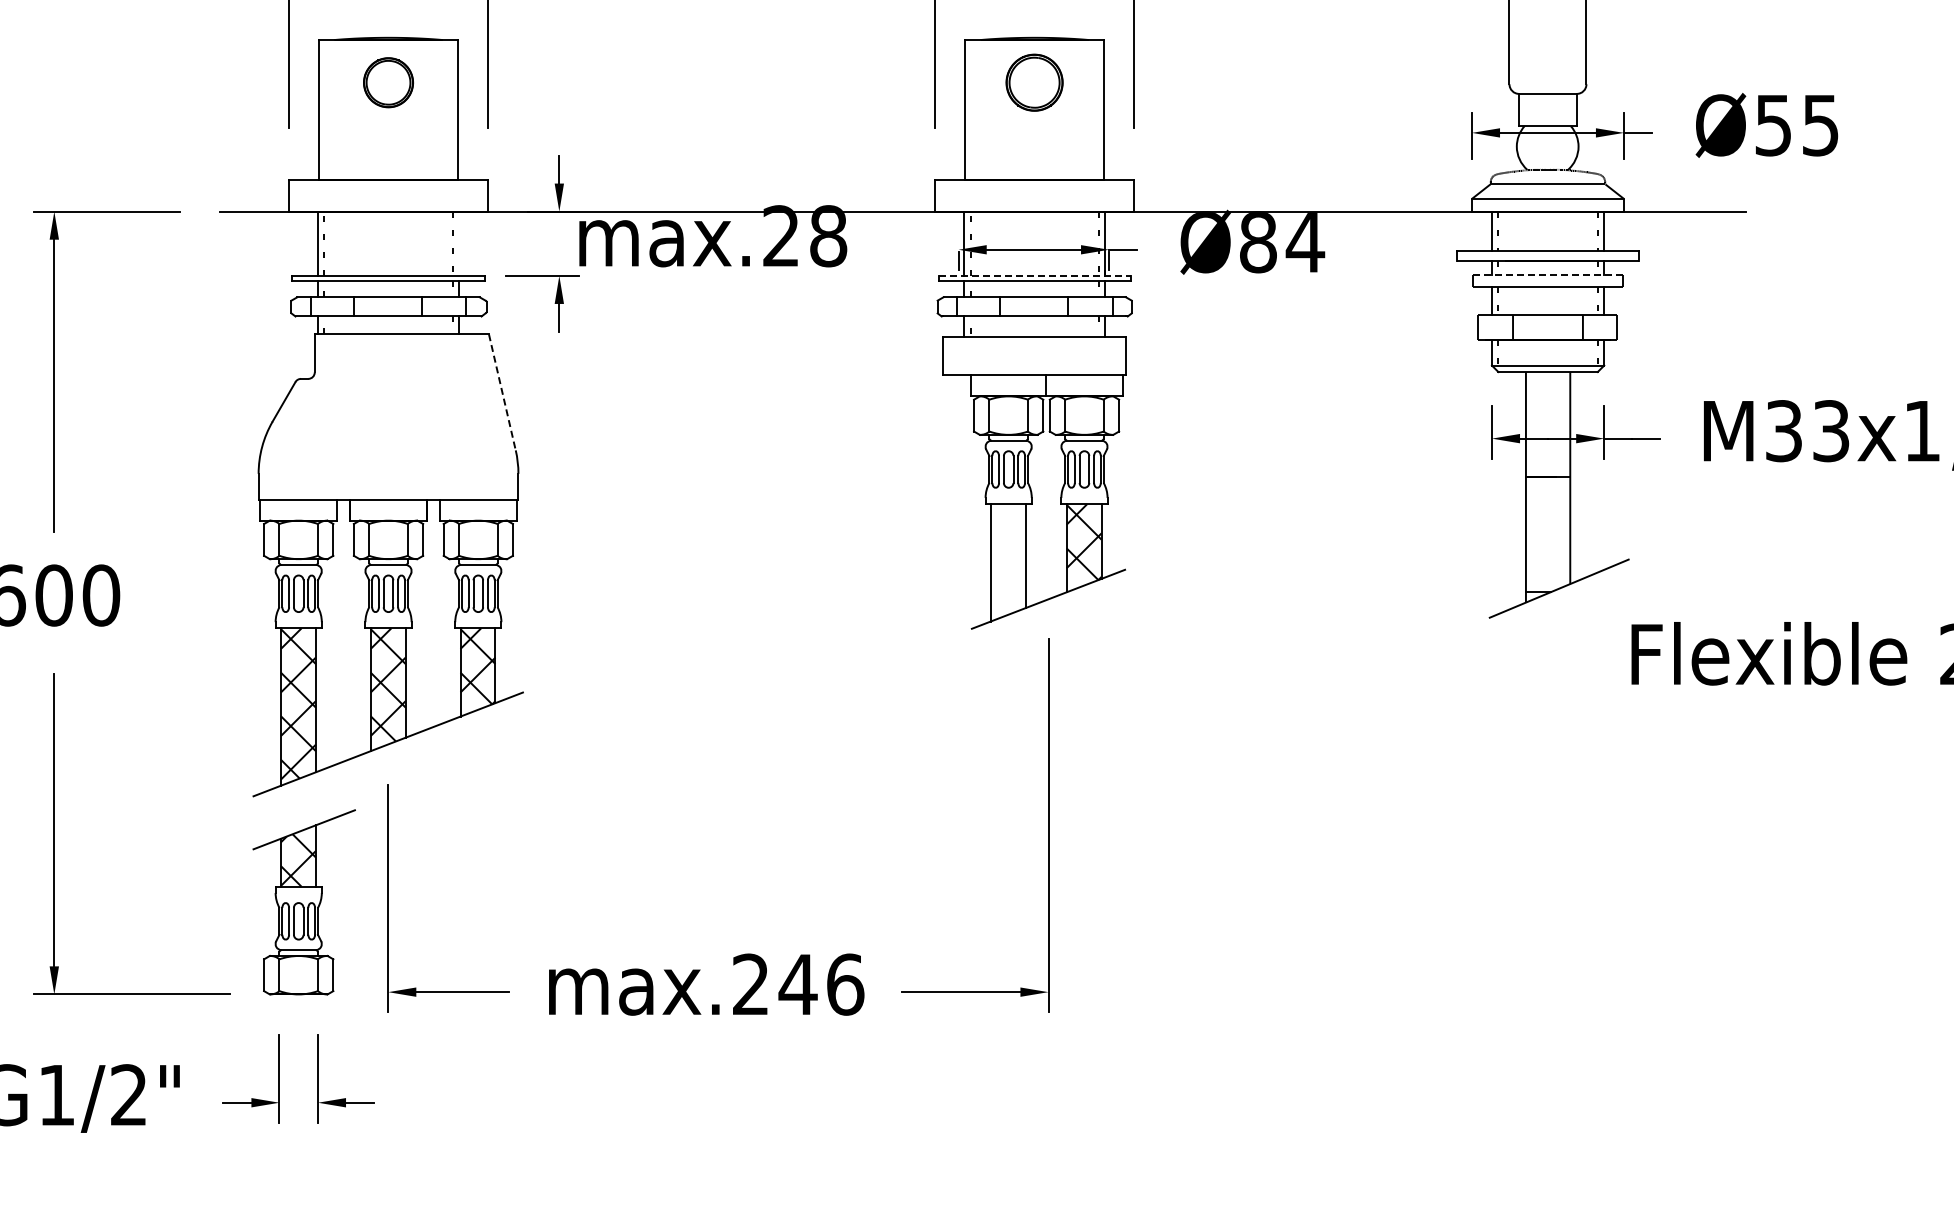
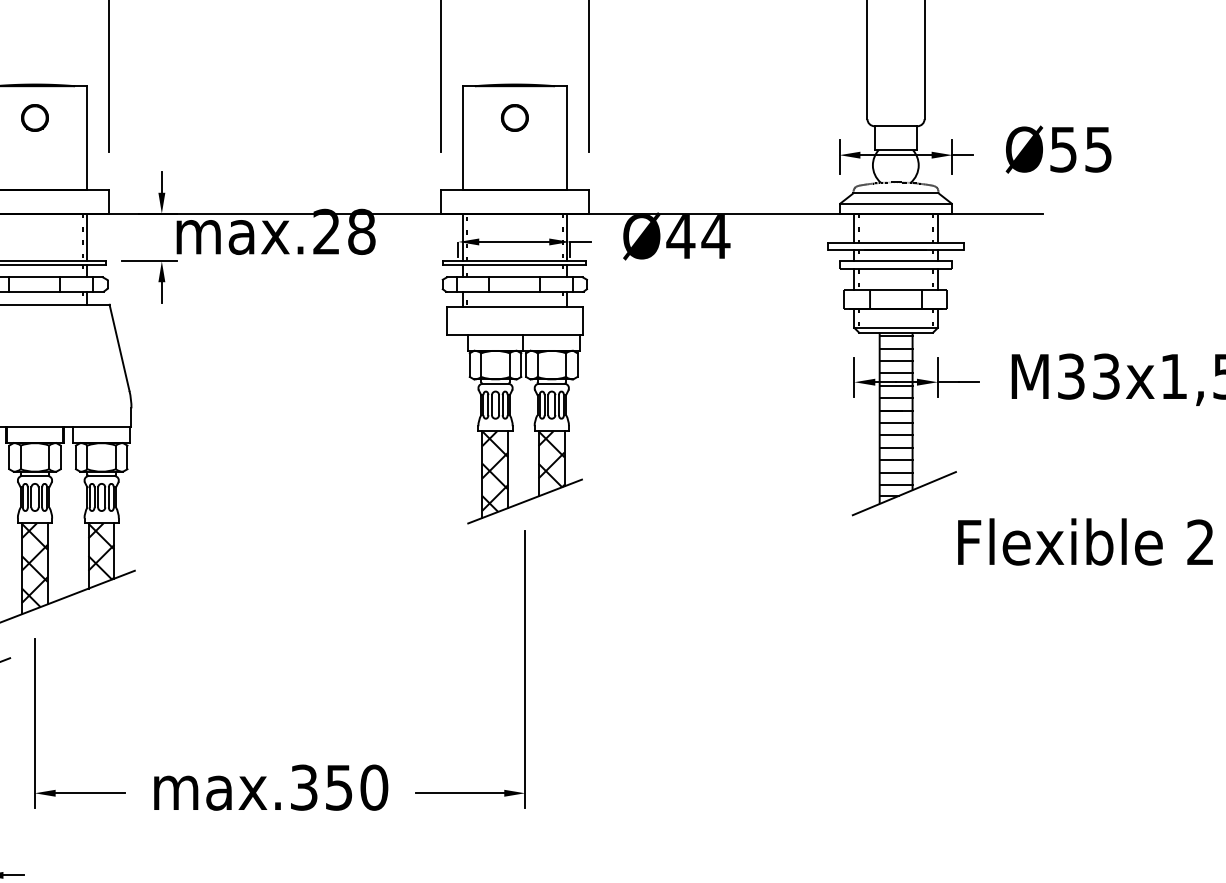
part: (388, 82) -> (34, 117), size x0.71
part: (1034, 82) -> (514, 117), size x0.62
line: (459, 243) -> (87, 237), added
text: (1257, 243) -> (680, 237), Ø84 -> Ø44
line: (1035, 275) -> (515, 261), dashed -> solid
line: (1548, 275) -> (896, 261), dashed -> solid
line: (1547, 376) -> (895, 336), added
line: (502, 392) -> (119, 347), dashed -> solid
line: (1547, 393) -> (895, 348), added
line: (1547, 410) -> (895, 361), added
line: (1547, 426) -> (895, 373), added
line: (1547, 443) -> (895, 385), added
line: (1547, 460) -> (895, 398), added
line: (1547, 493) -> (895, 422), added
line: (1547, 510) -> (895, 435), added
line: (1547, 526) -> (895, 447), added
line: (1547, 543) -> (895, 460), added
hatch: (1007, 558) -> (494, 471), added
line: (1547, 560) -> (895, 472), added
line: (1547, 576) -> (895, 484), added
text: (798, 984) -> (339, 787), max.246 -> max.350

